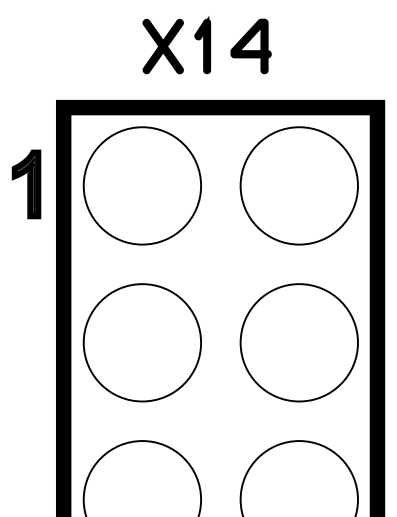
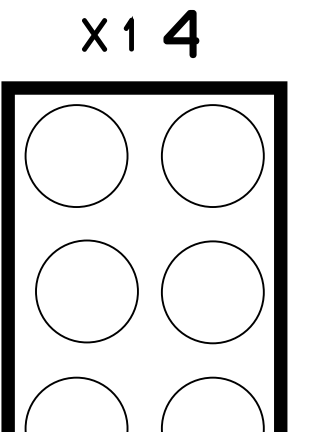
part: (202, 45) -> (128, 34), size x0.7
part: (162, 46) -> (93, 34), size x0.7
part: (250, 46) -> (180, 34), moved
part: (141, 342) -> (86, 291), moved

